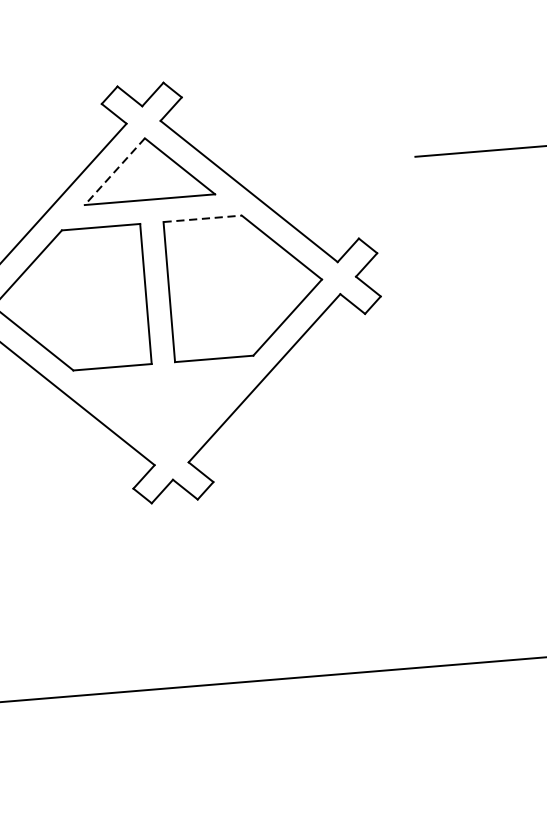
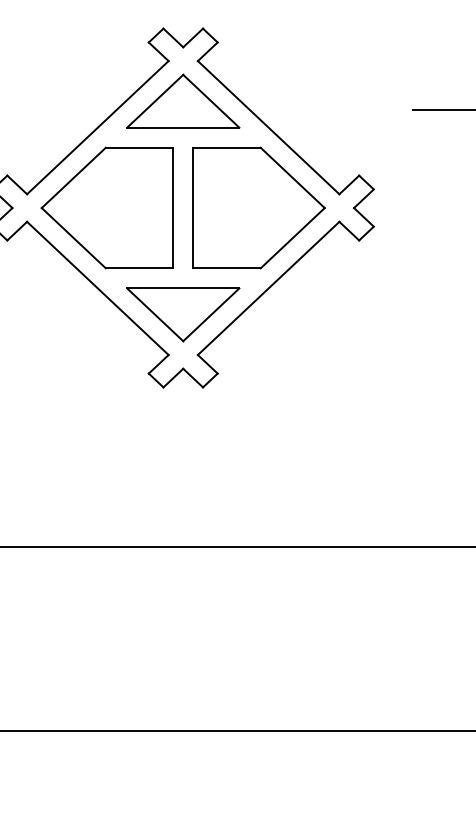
line: (115, 171) -> (155, 101), dashed -> solid
line: (203, 218) -> (227, 147), dashed -> solid
part: (168, 416) -> (183, 314), added

